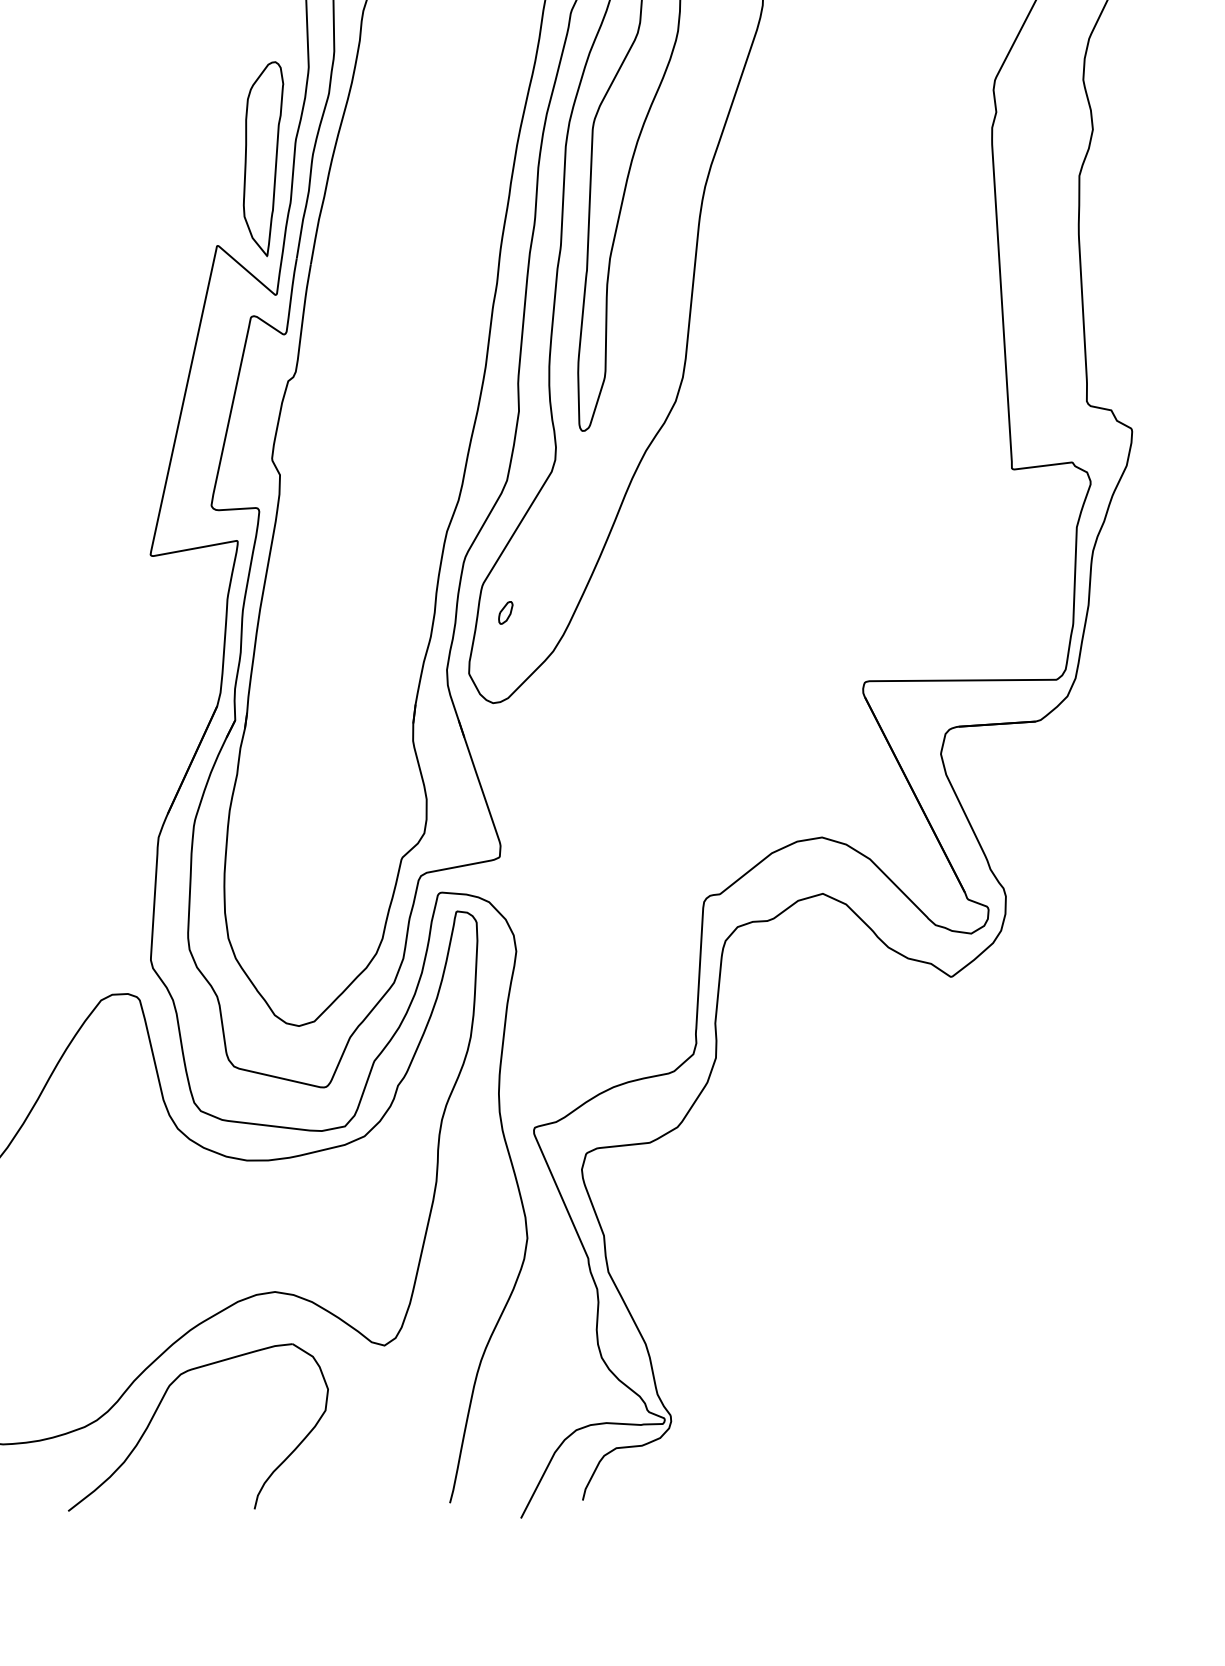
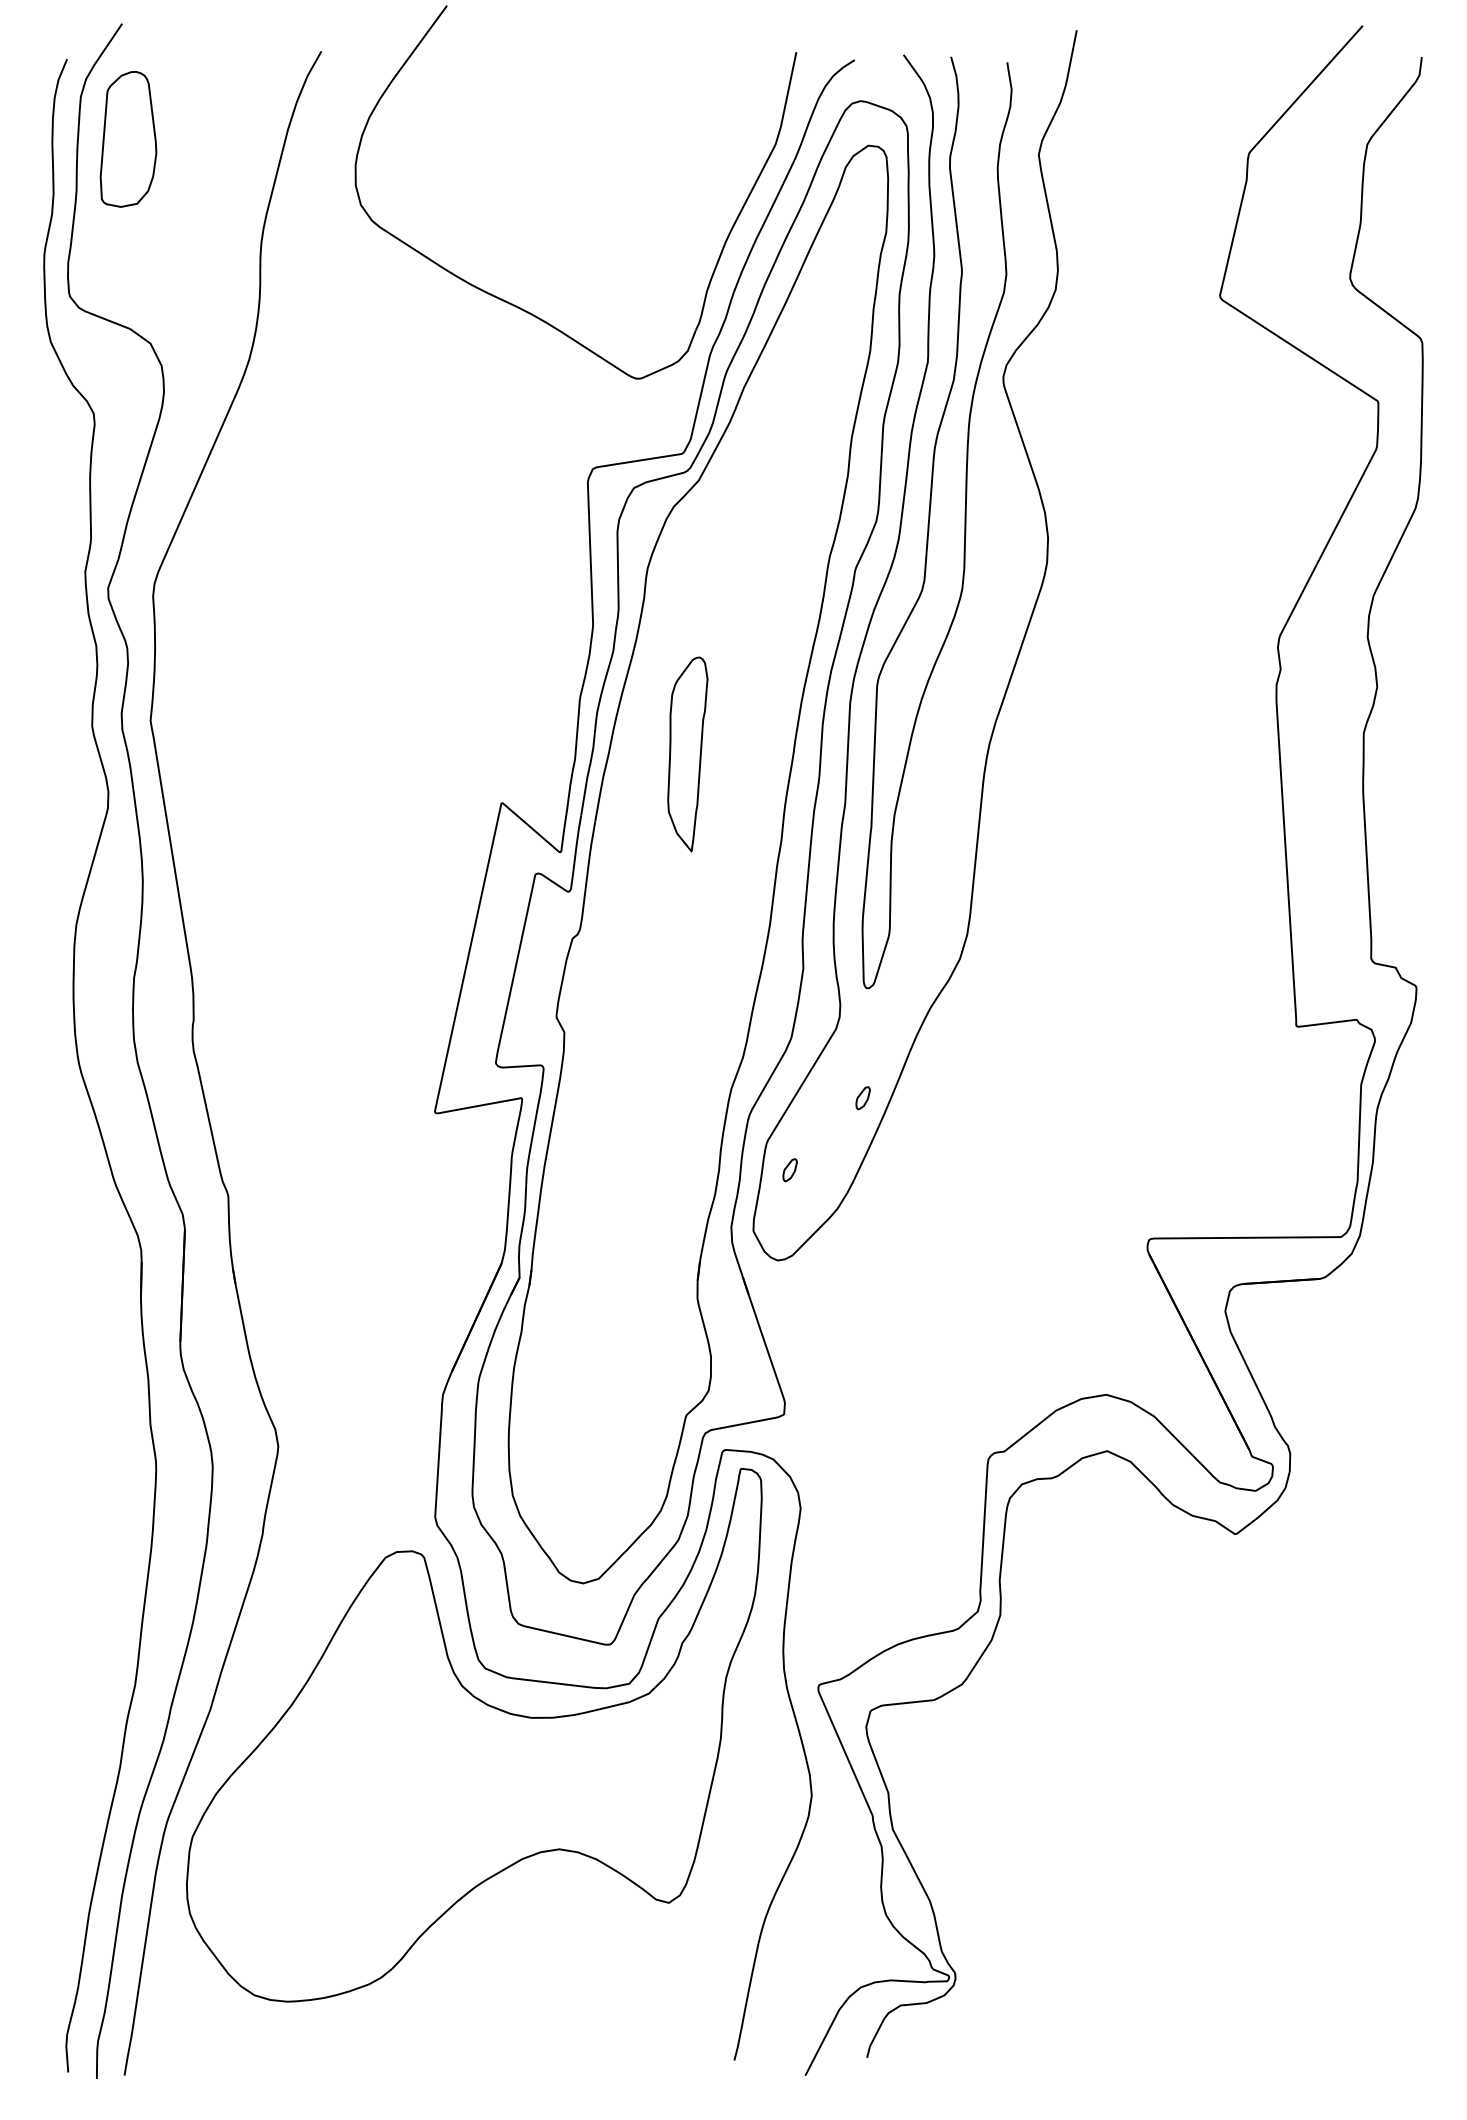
part: (263, 159) -> (687, 754), moved
part: (578, 541) -> (862, 1098), added
part: (159, 1407) -> (443, 1964), removed

